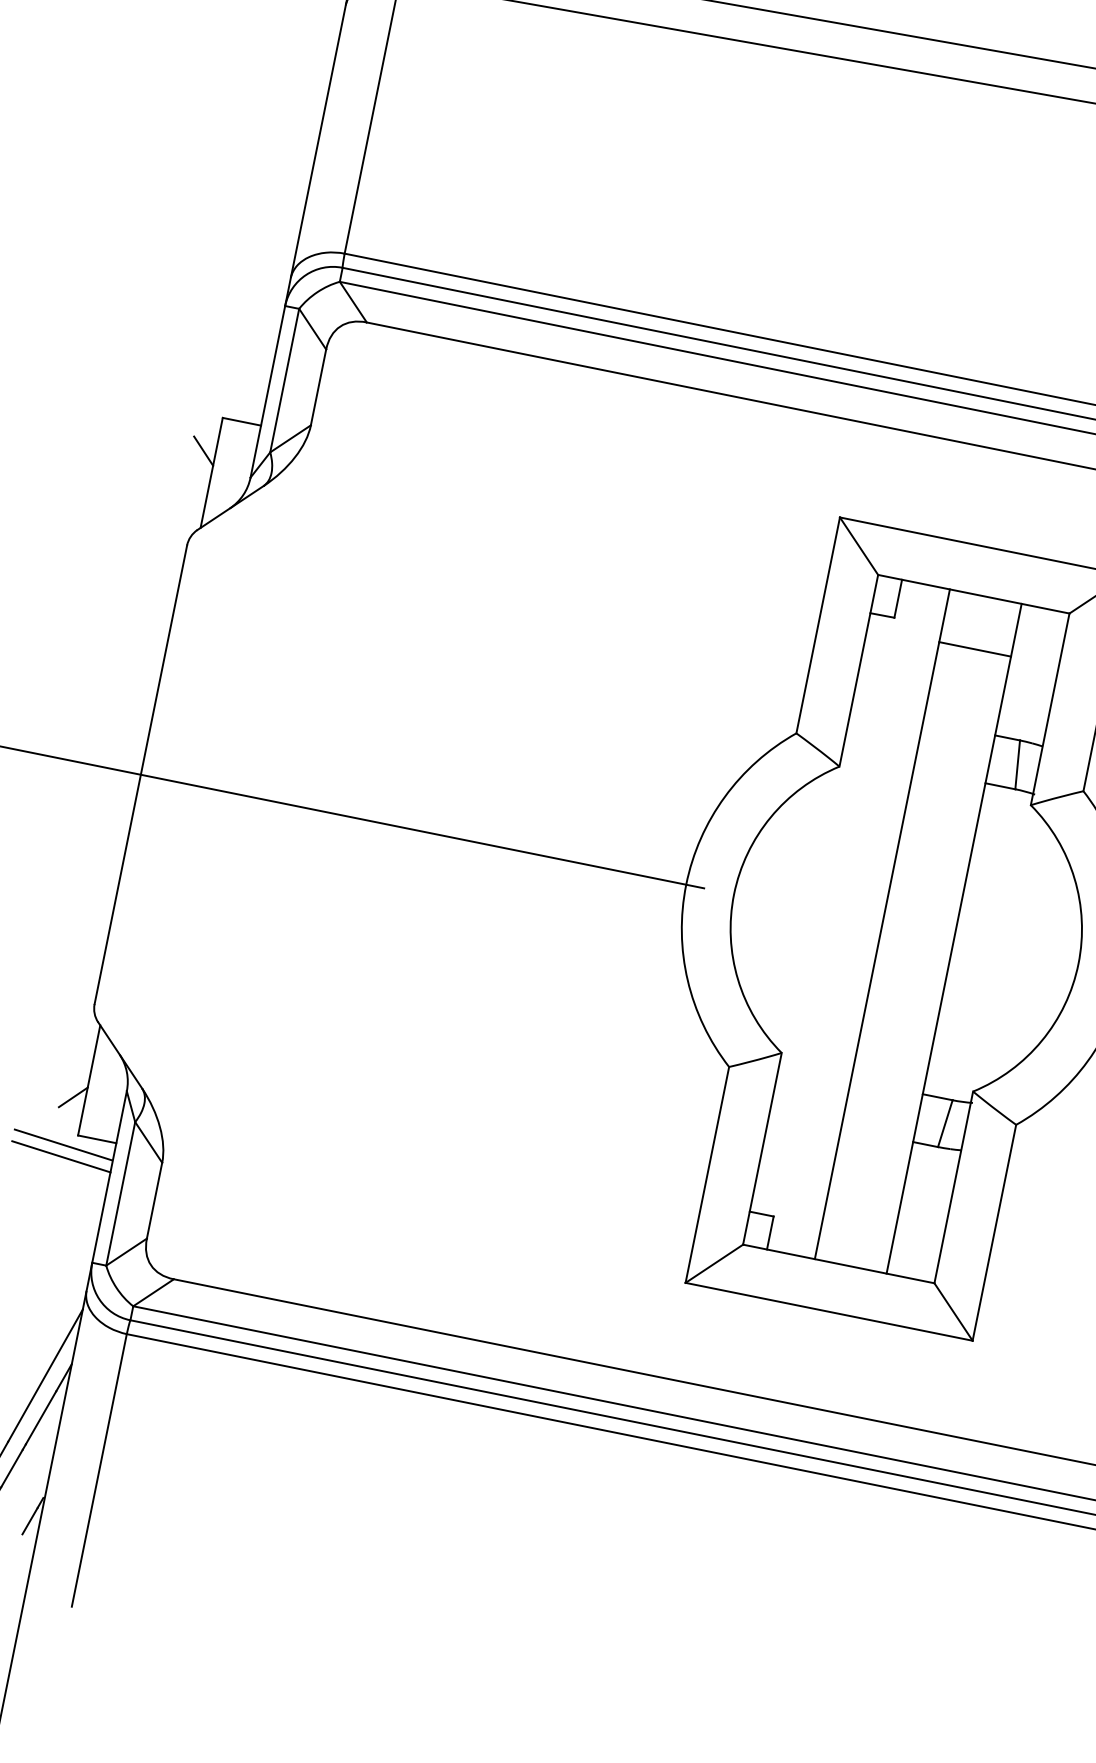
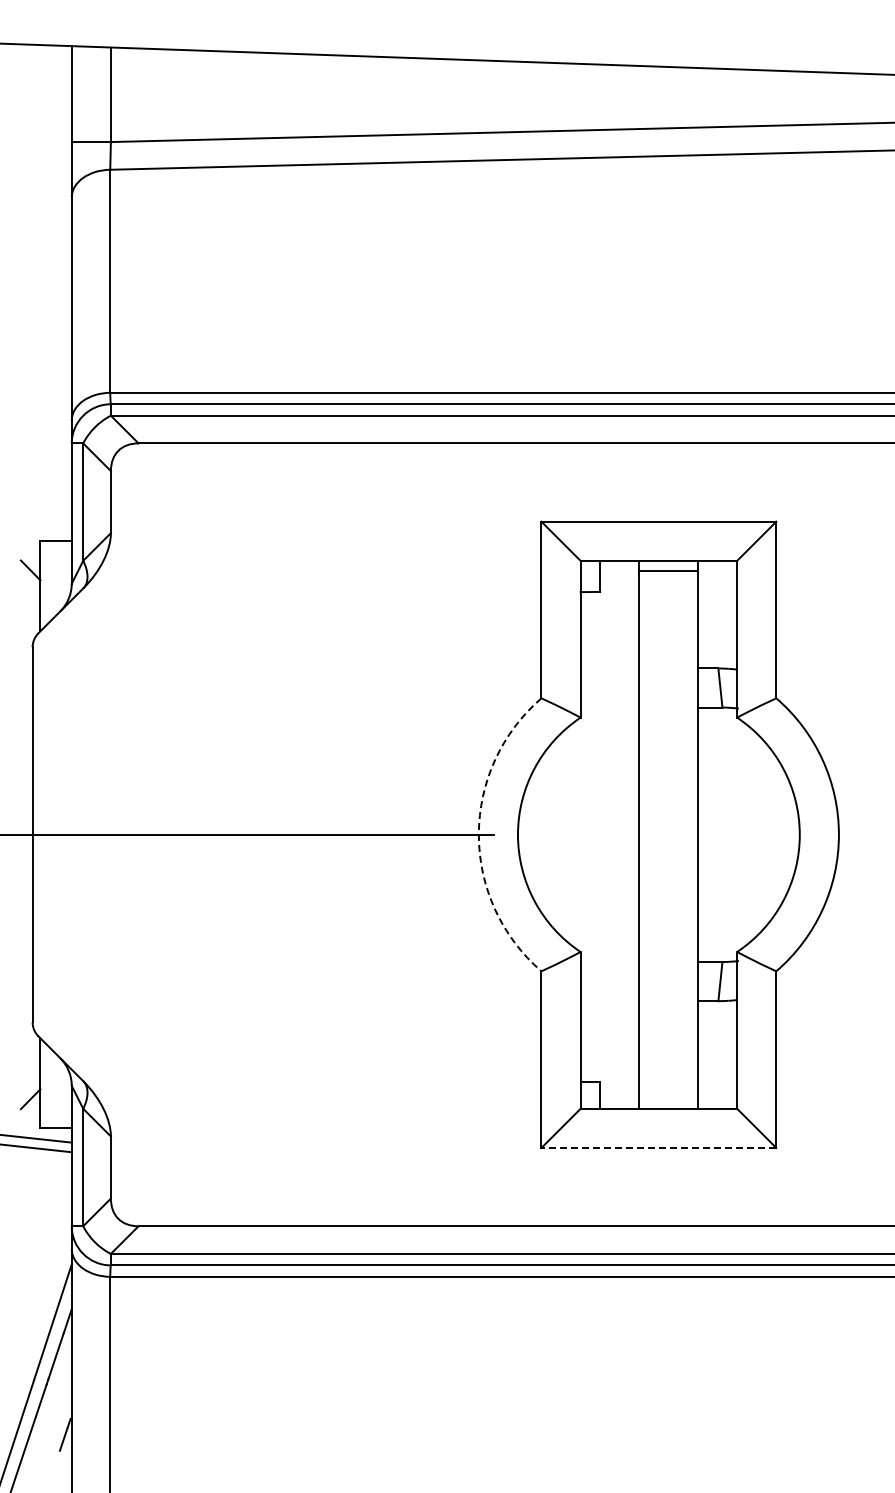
line: (975, 648) -> (668, 570), moved
arc: (685, 884) -> (478, 834), solid -> dashed
line: (828, 1311) -> (658, 1147), solid -> dashed

